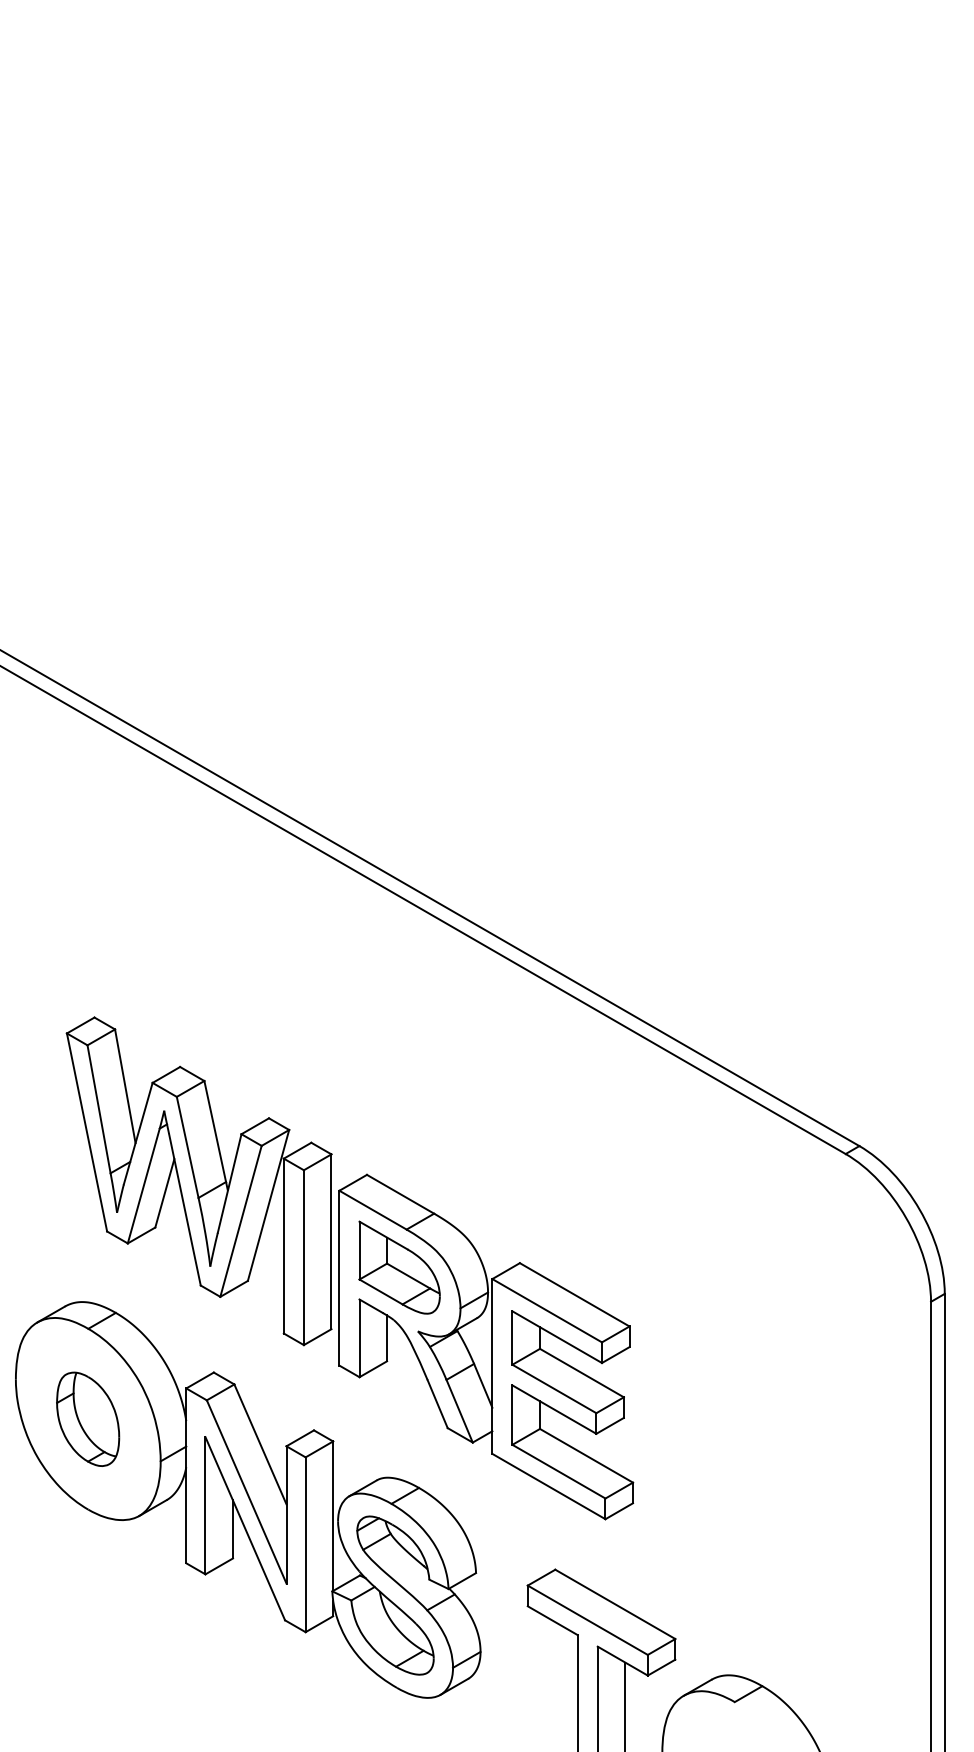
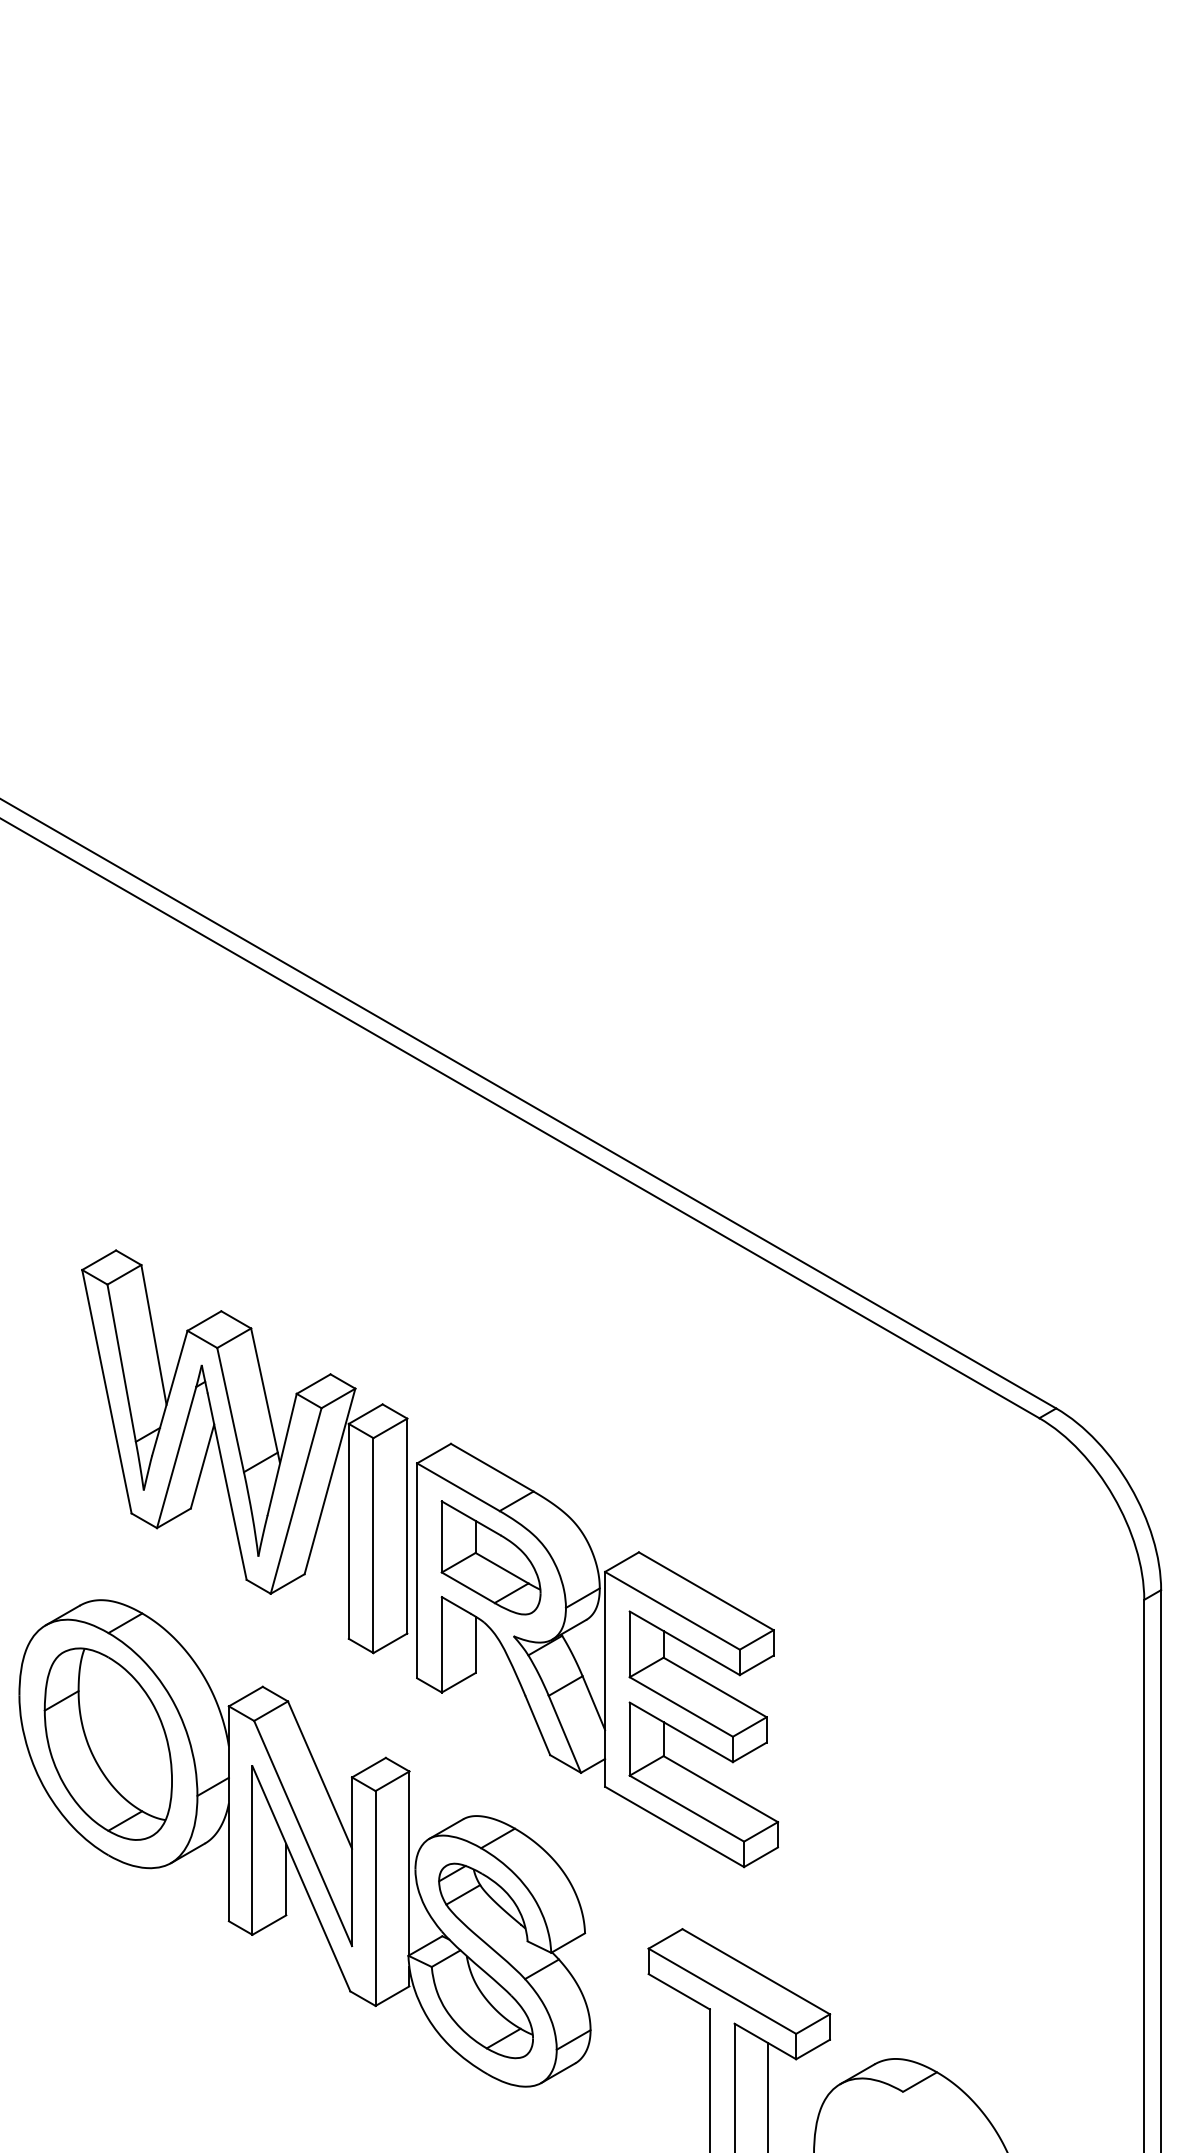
part: (87, 1419) -> (107, 1744), size x1.67

